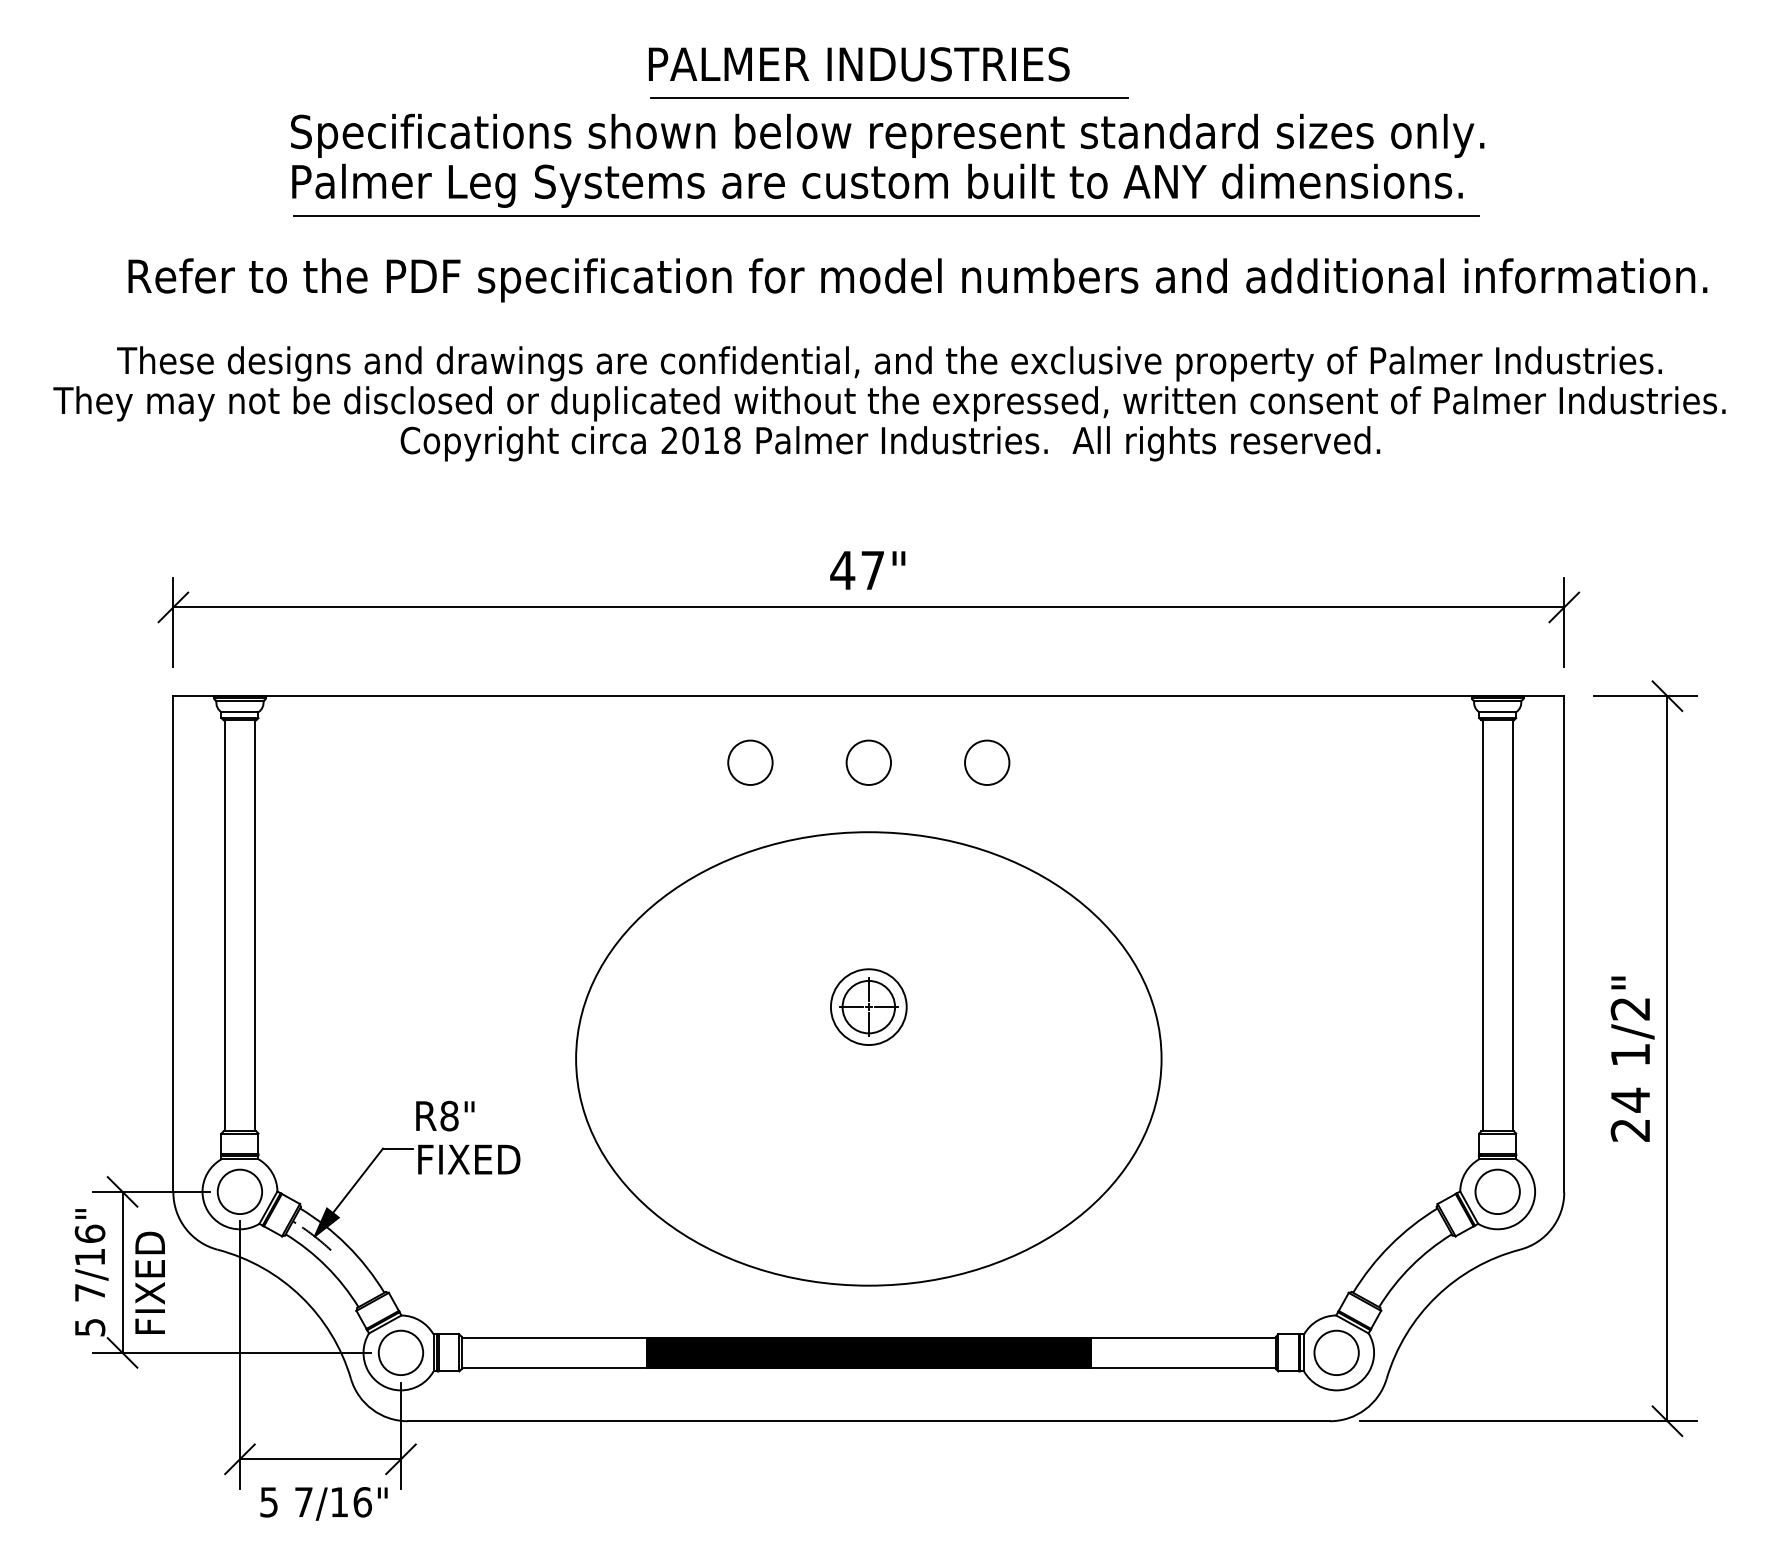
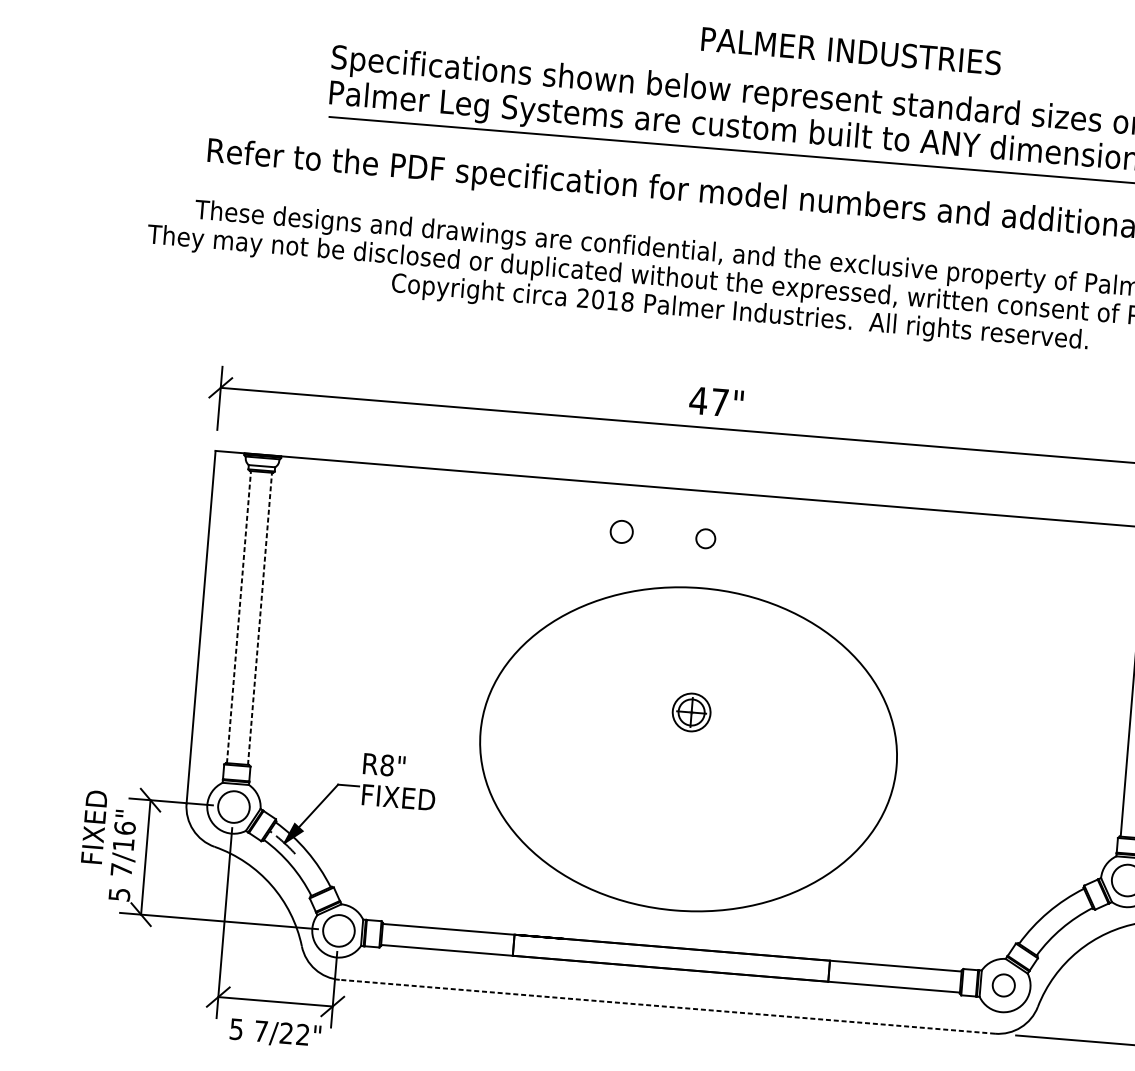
text: (859, 64) -> (851, 51), moved
line: (889, 98) -> (759, 68), removed
part: (750, 762) -> (621, 531), size x0.7
part: (868, 762) -> (705, 538), size x0.6
part: (987, 762) -> (790, 545), removed
line: (225, 925) -> (239, 616), solid -> dashed
line: (254, 925) -> (259, 618), solid -> dashed
part: (868, 1006) -> (691, 712), size x0.7
text: (149, 1282) -> (93, 826), moved
fill: (868, 1352) -> (671, 957), removed
part: (1336, 1352) -> (1003, 985), size x0.7
line: (868, 1421) -> (667, 1006), solid -> dashed
text: (350, 1502) -> (294, 1034), 7/16" -> 7/22"

